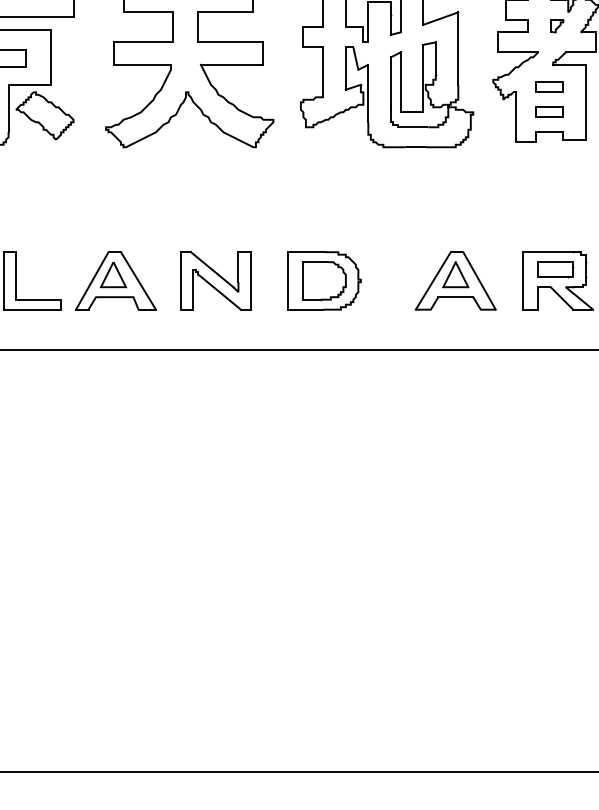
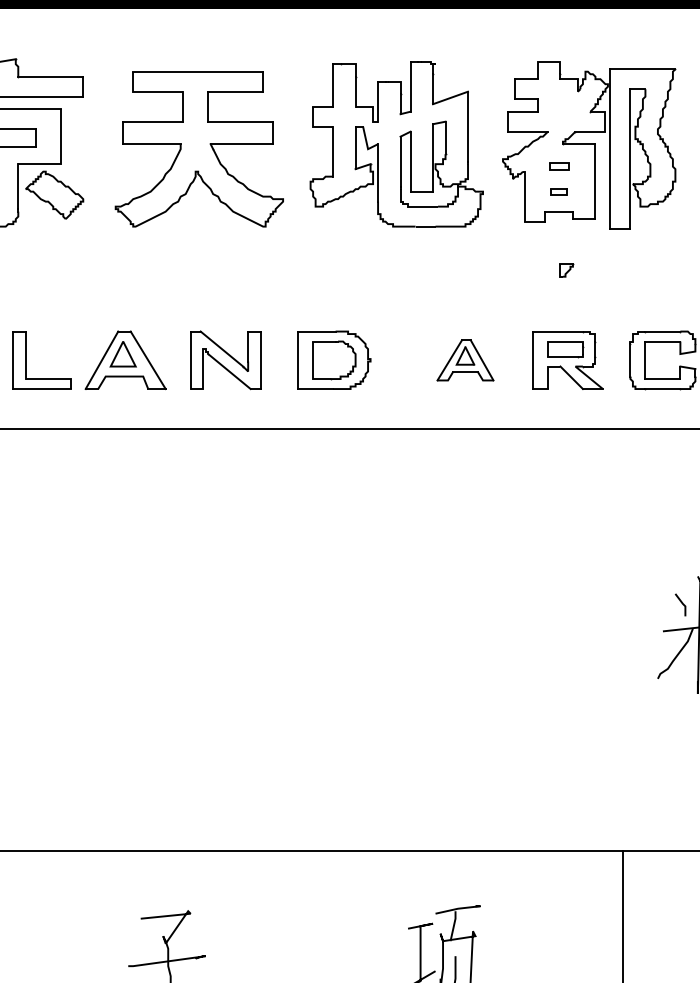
part: (556, 26) -> (566, 270), moved
part: (548, 87) -> (558, 166), size x0.7
part: (548, 112) -> (558, 191), size x0.6
part: (455, 281) -> (465, 360), size x0.7

